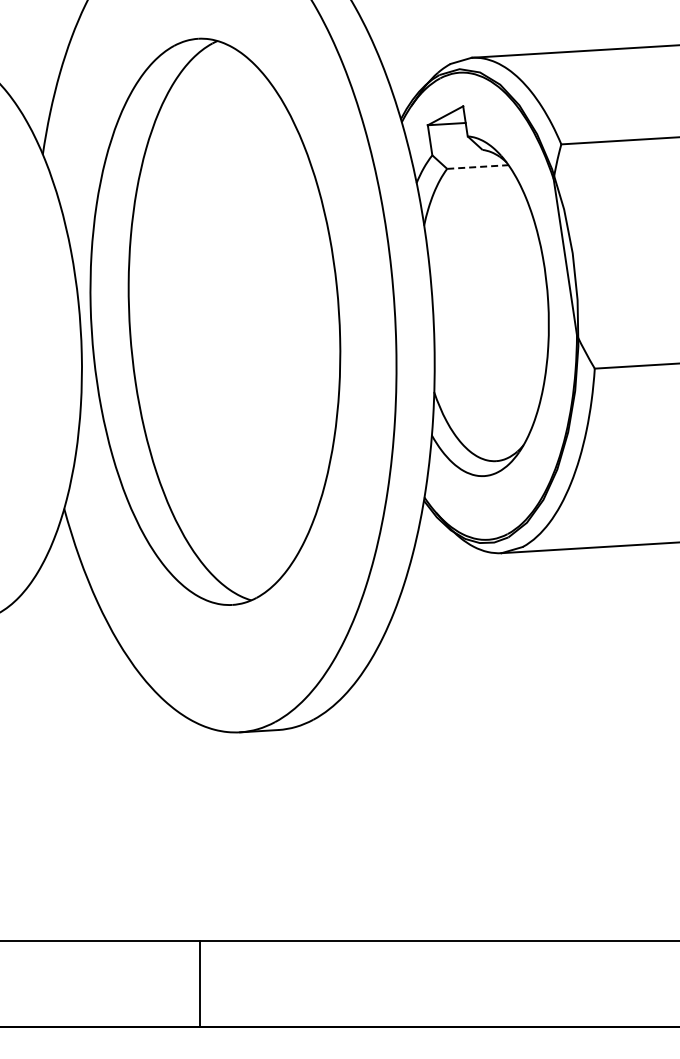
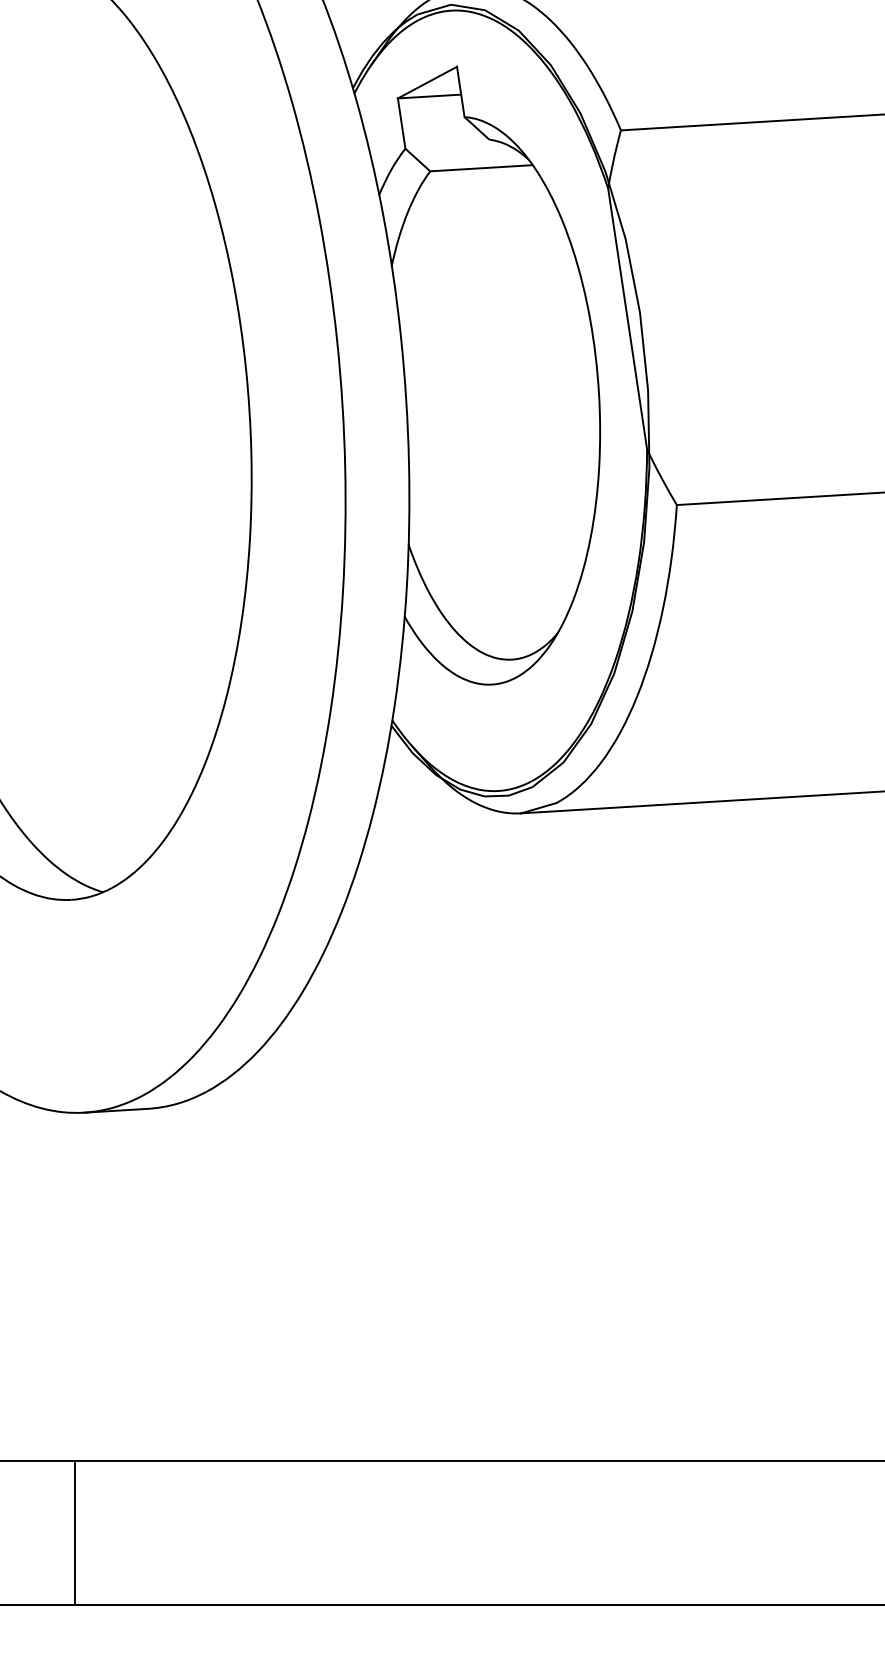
line: (477, 167) -> (480, 169), dashed -> solid
line: (199, 983) -> (74, 1532), moved

